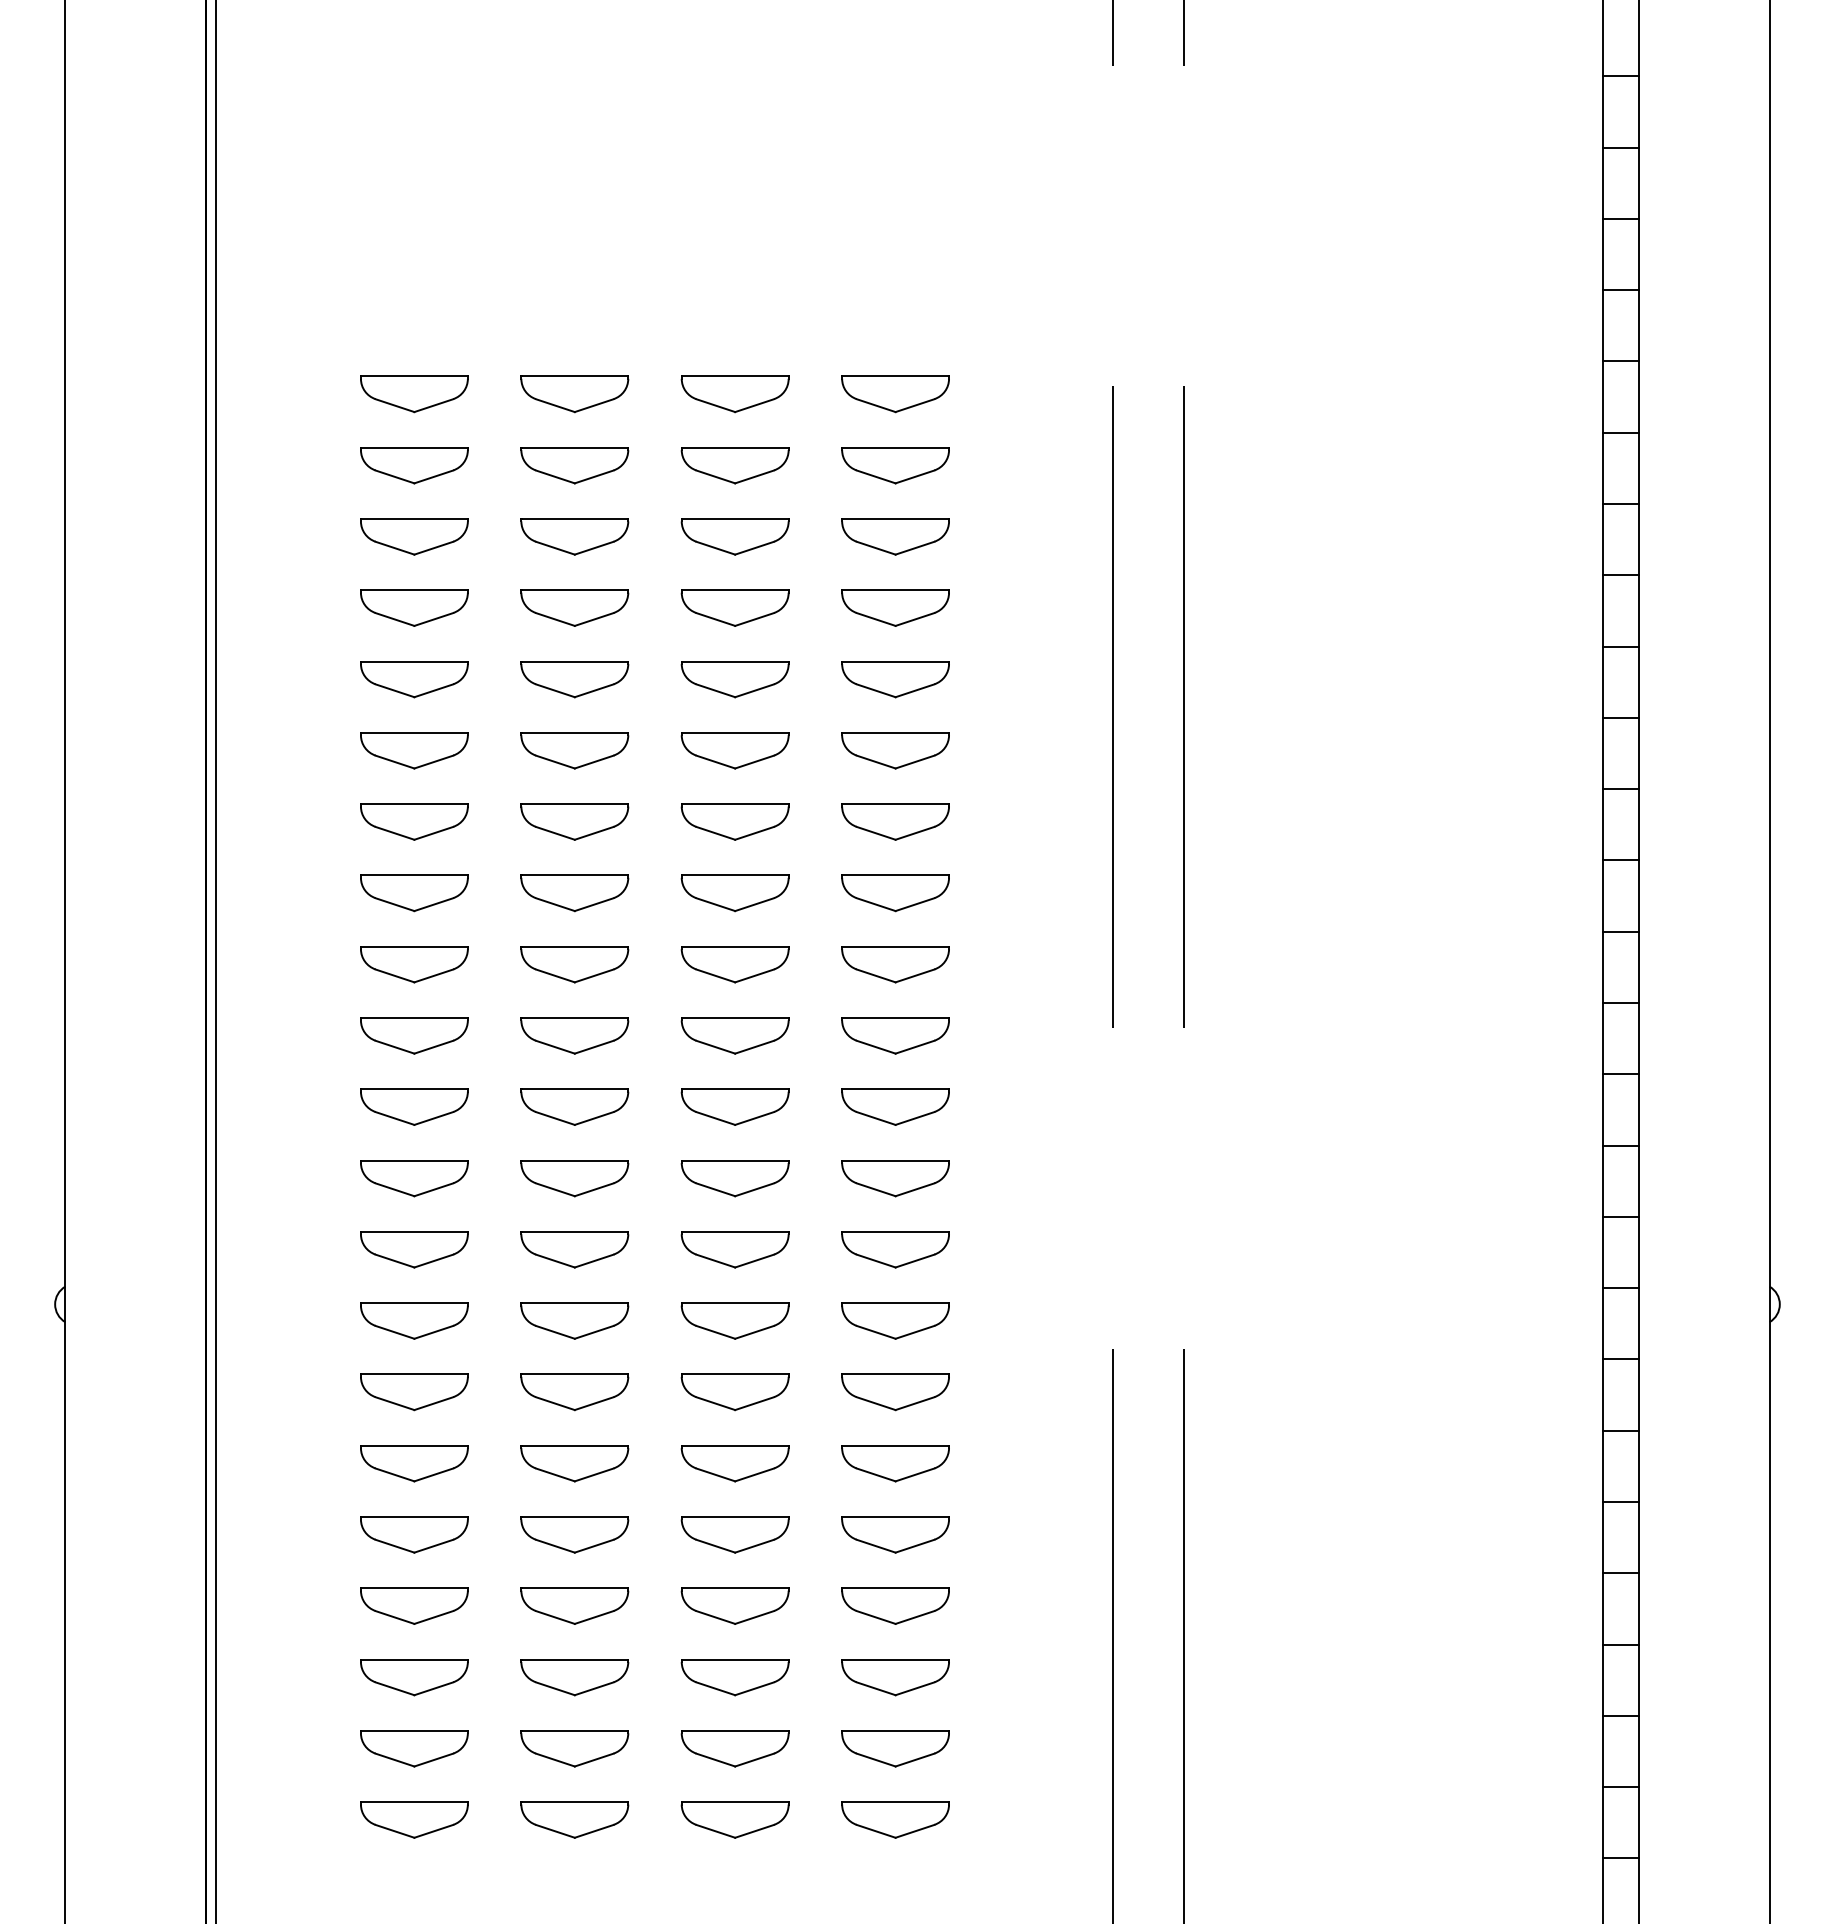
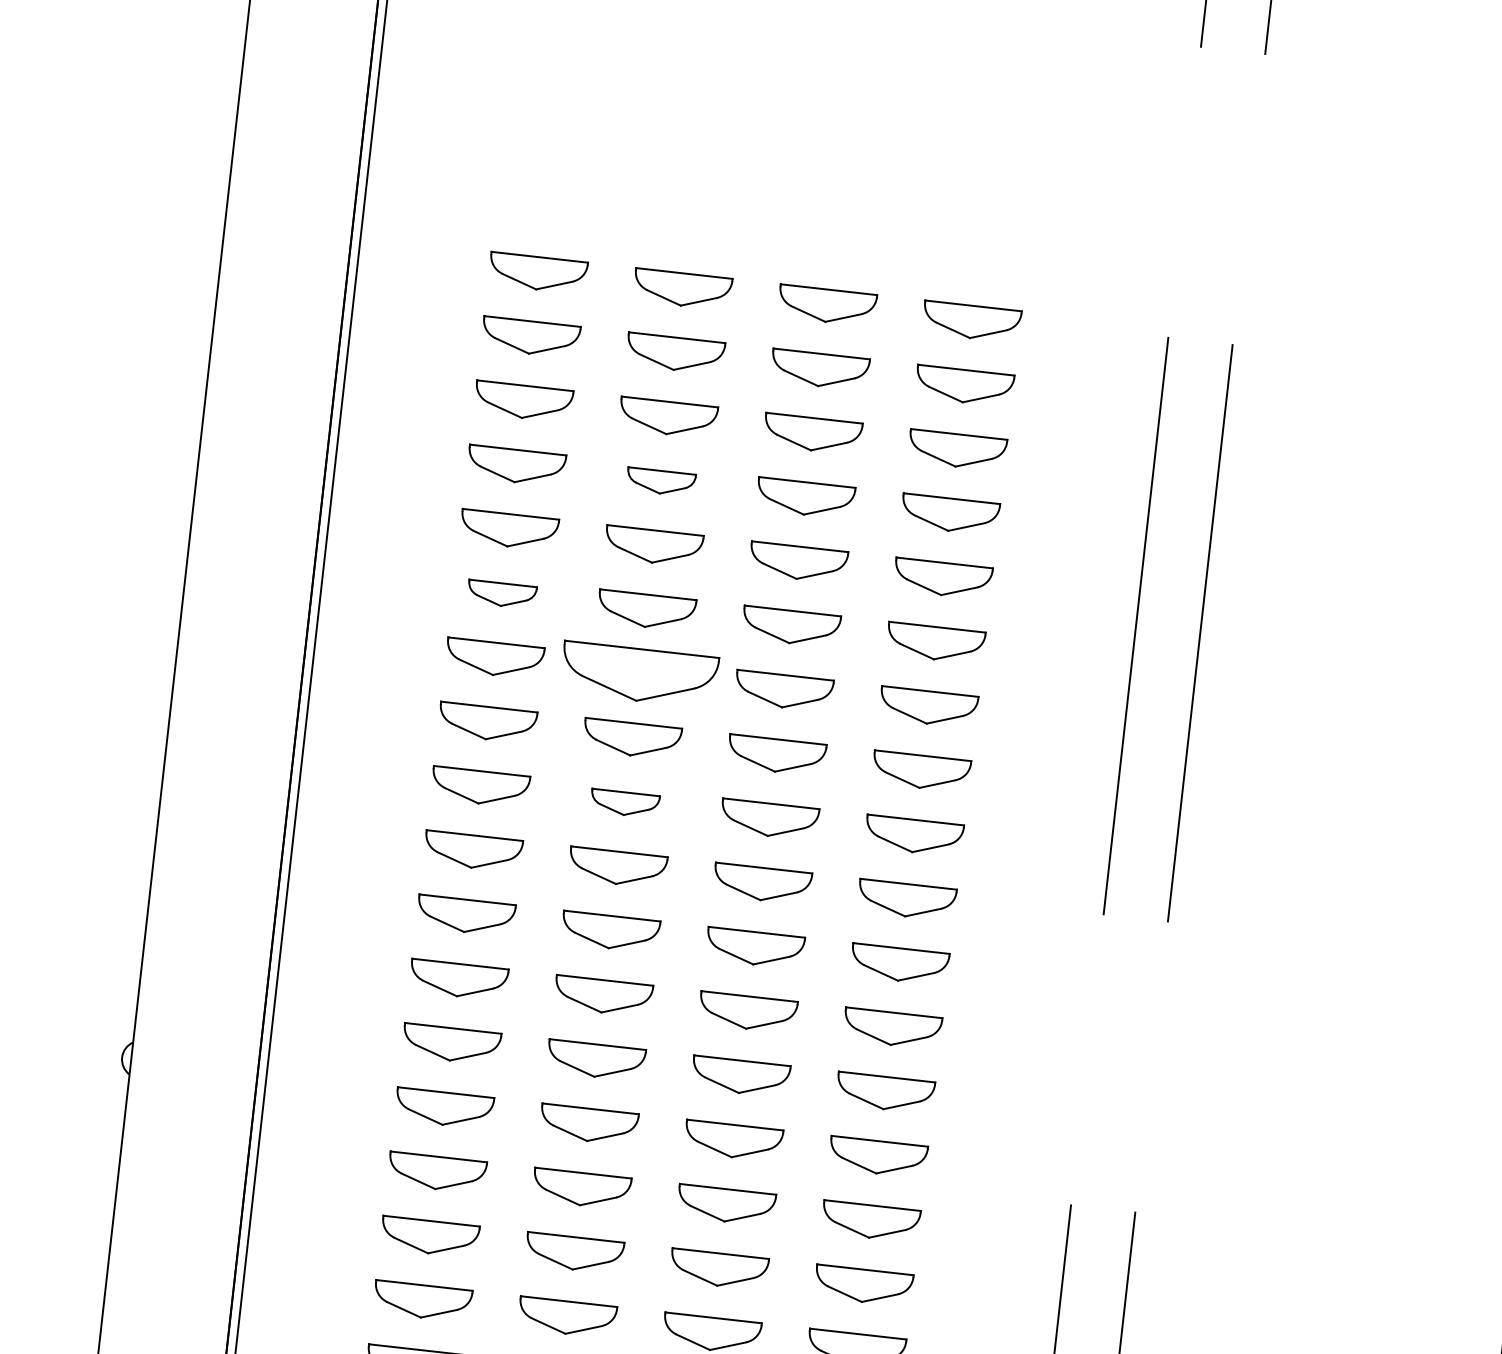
part: (574, 607) -> (660, 481), size x0.7
part: (414, 750) -> (502, 594), size x0.7
part: (574, 821) -> (639, 674), size x1.6
part: (574, 964) -> (624, 803), size x0.7

